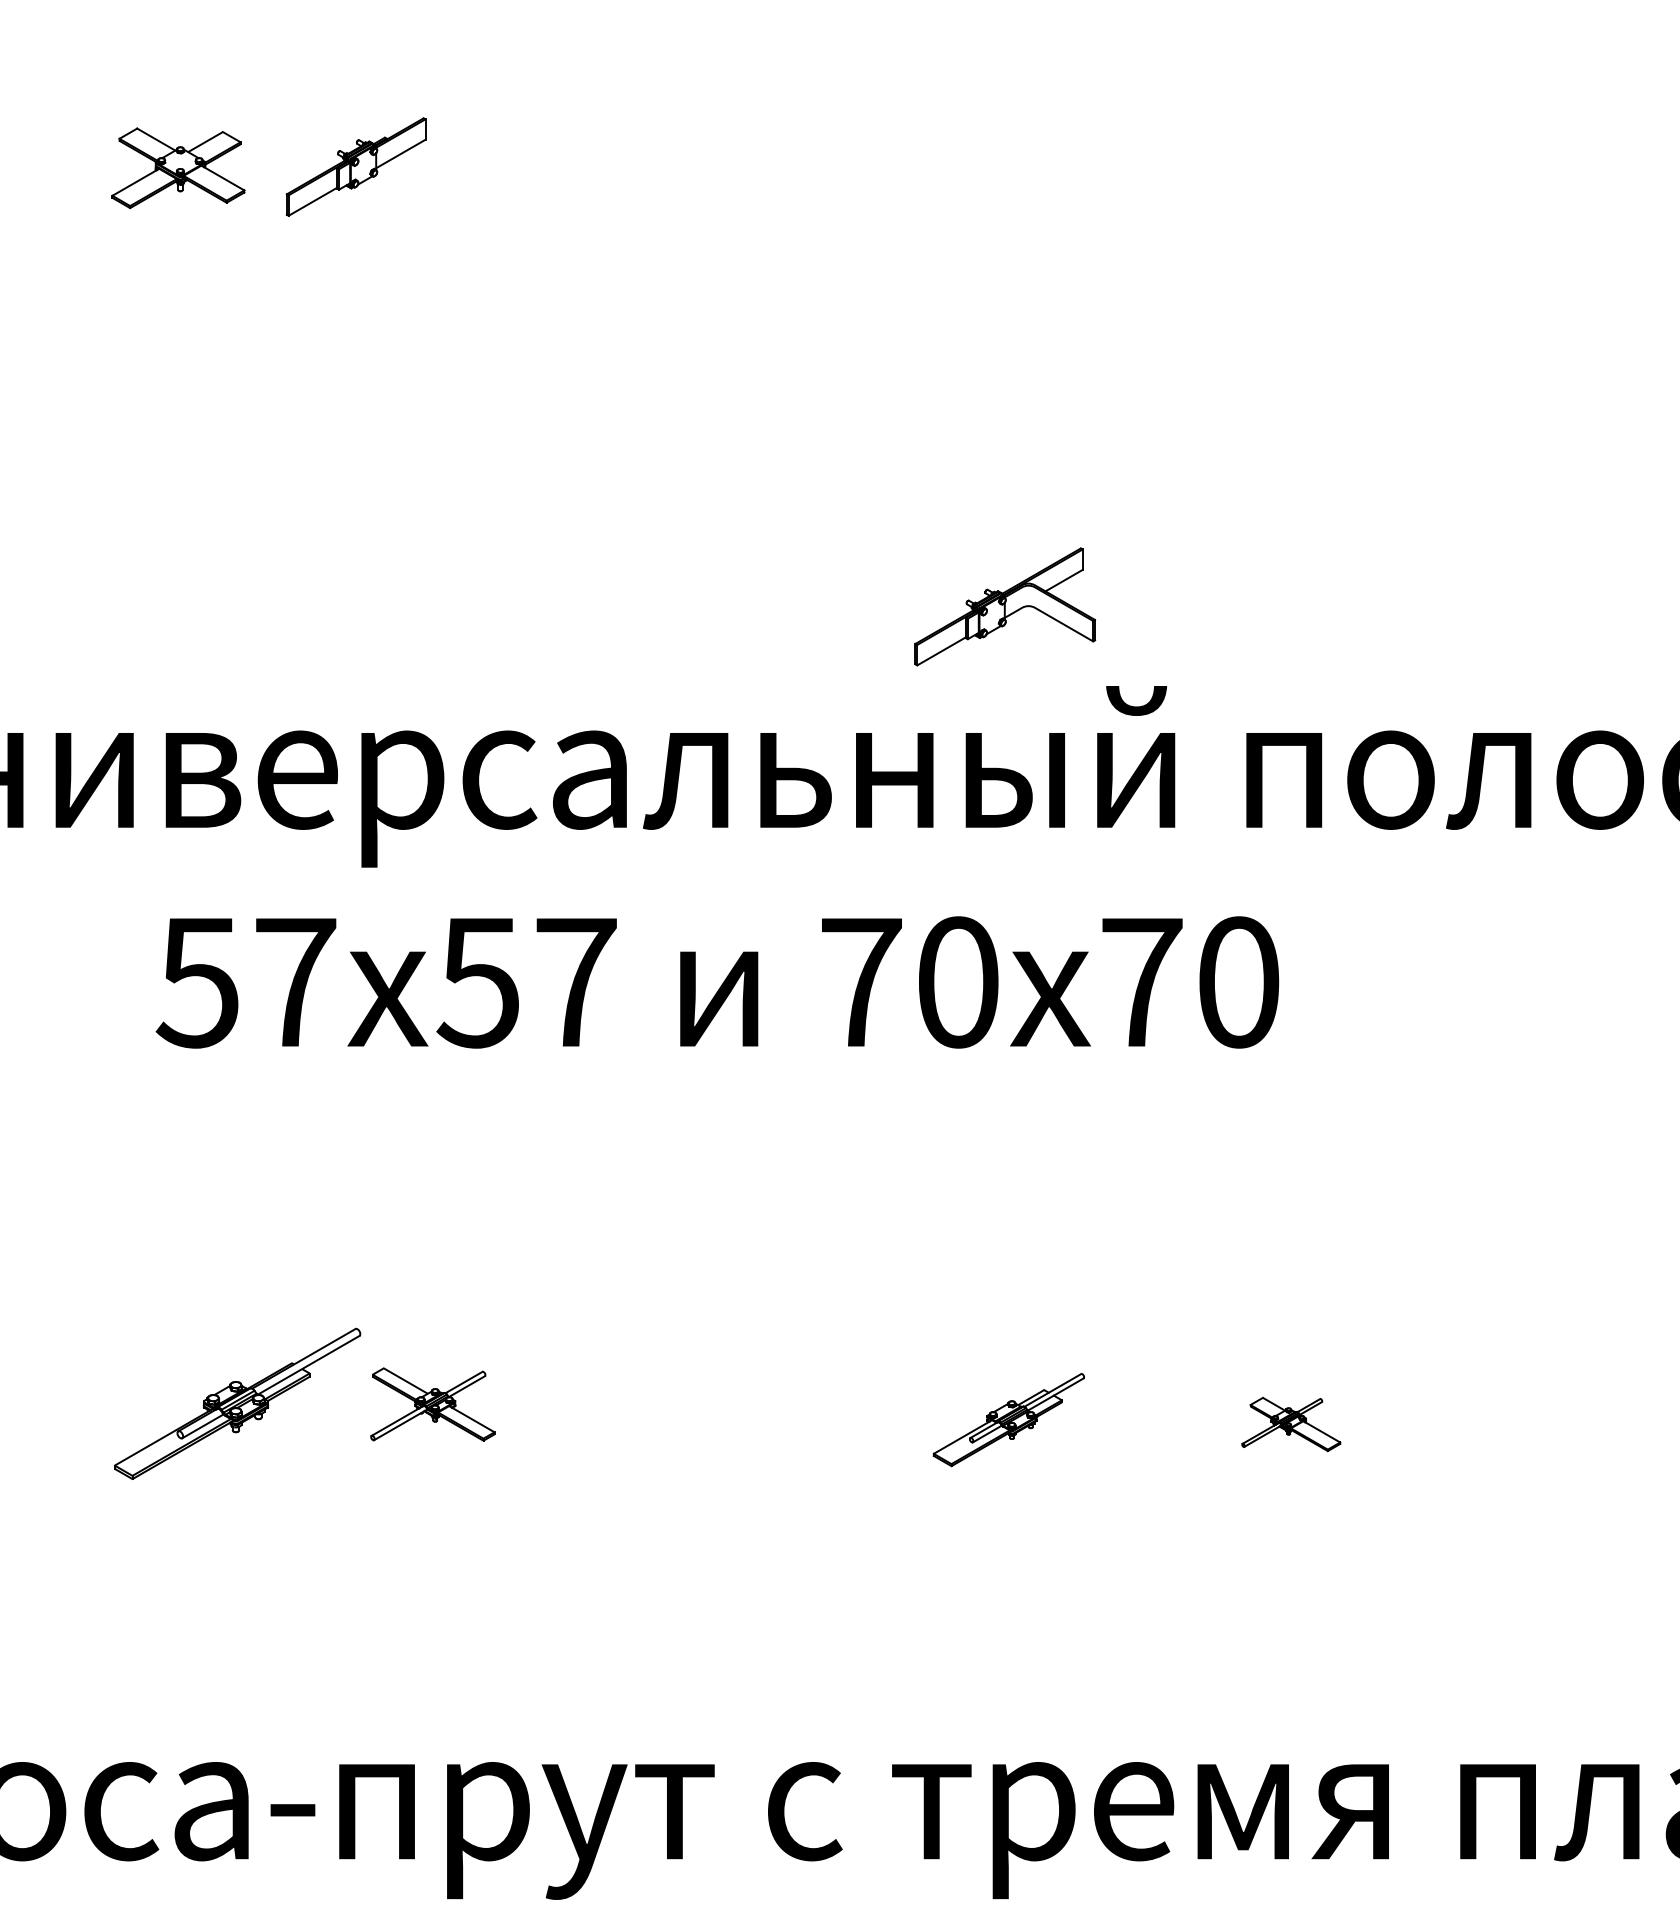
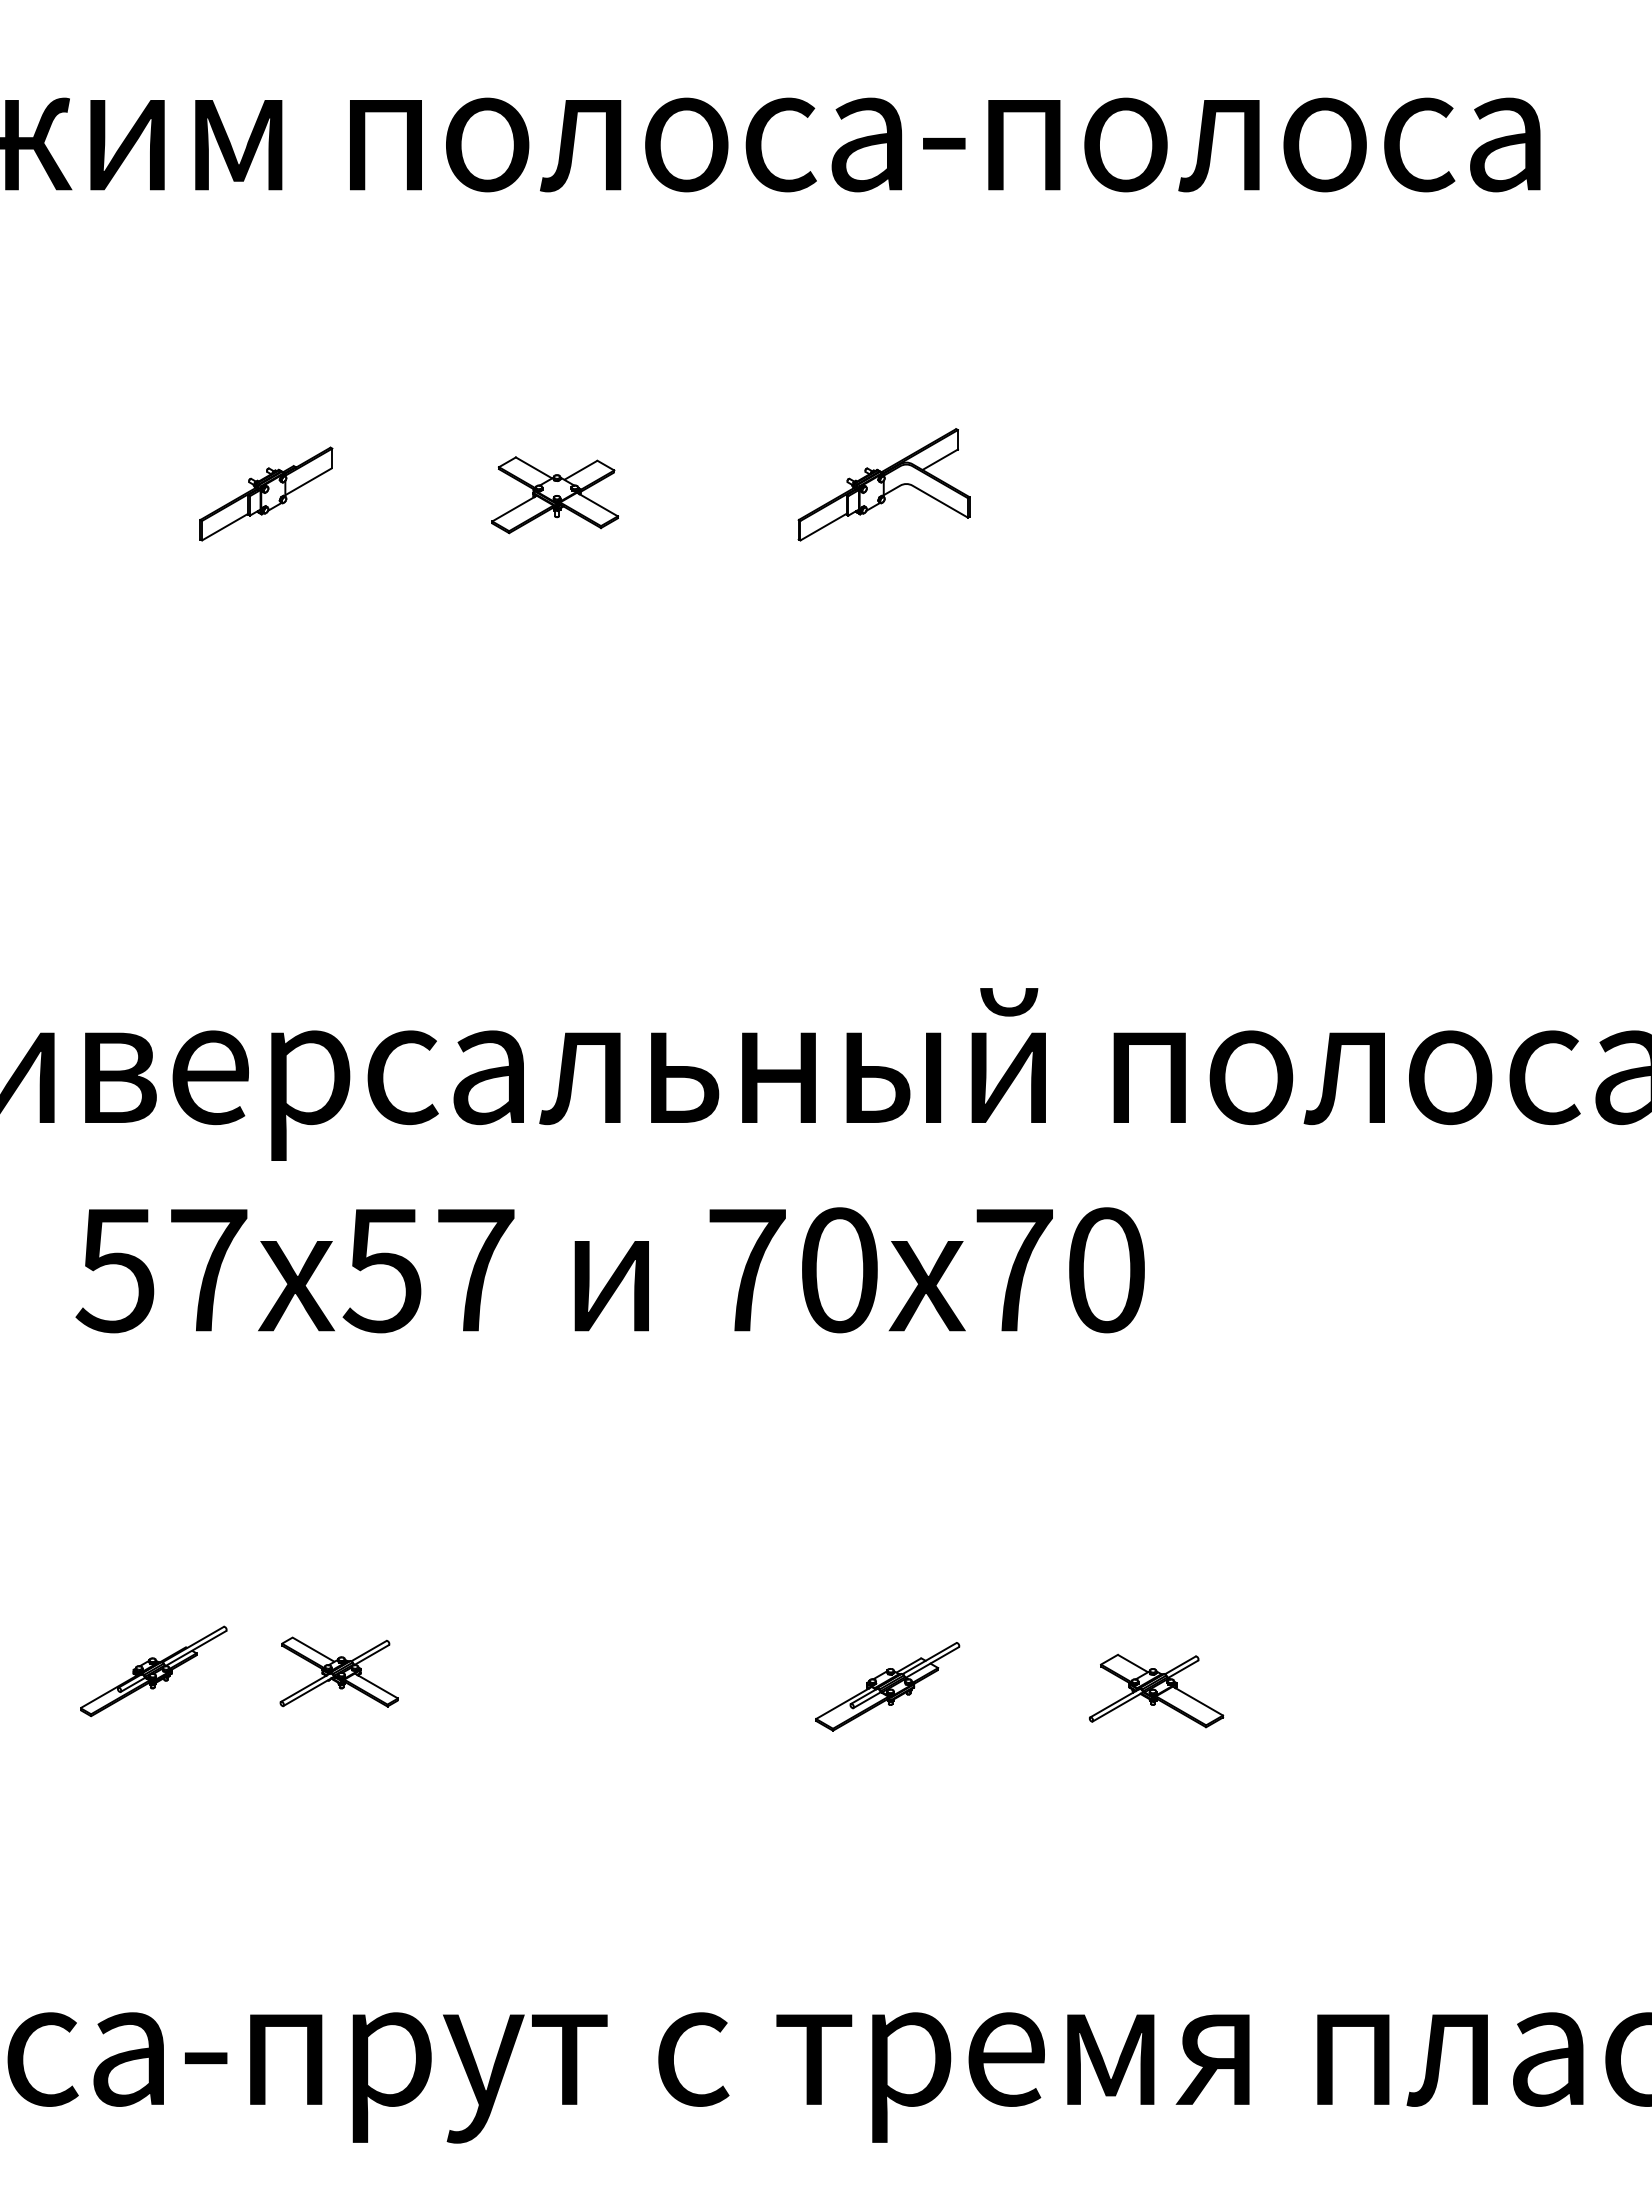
part: (177, 168) -> (554, 495), moved
part: (1004, 606) -> (883, 484), moved
part: (237, 1403) -> (153, 1671), size x0.62
part: (1291, 1423) -> (1156, 1690), size x1.43

